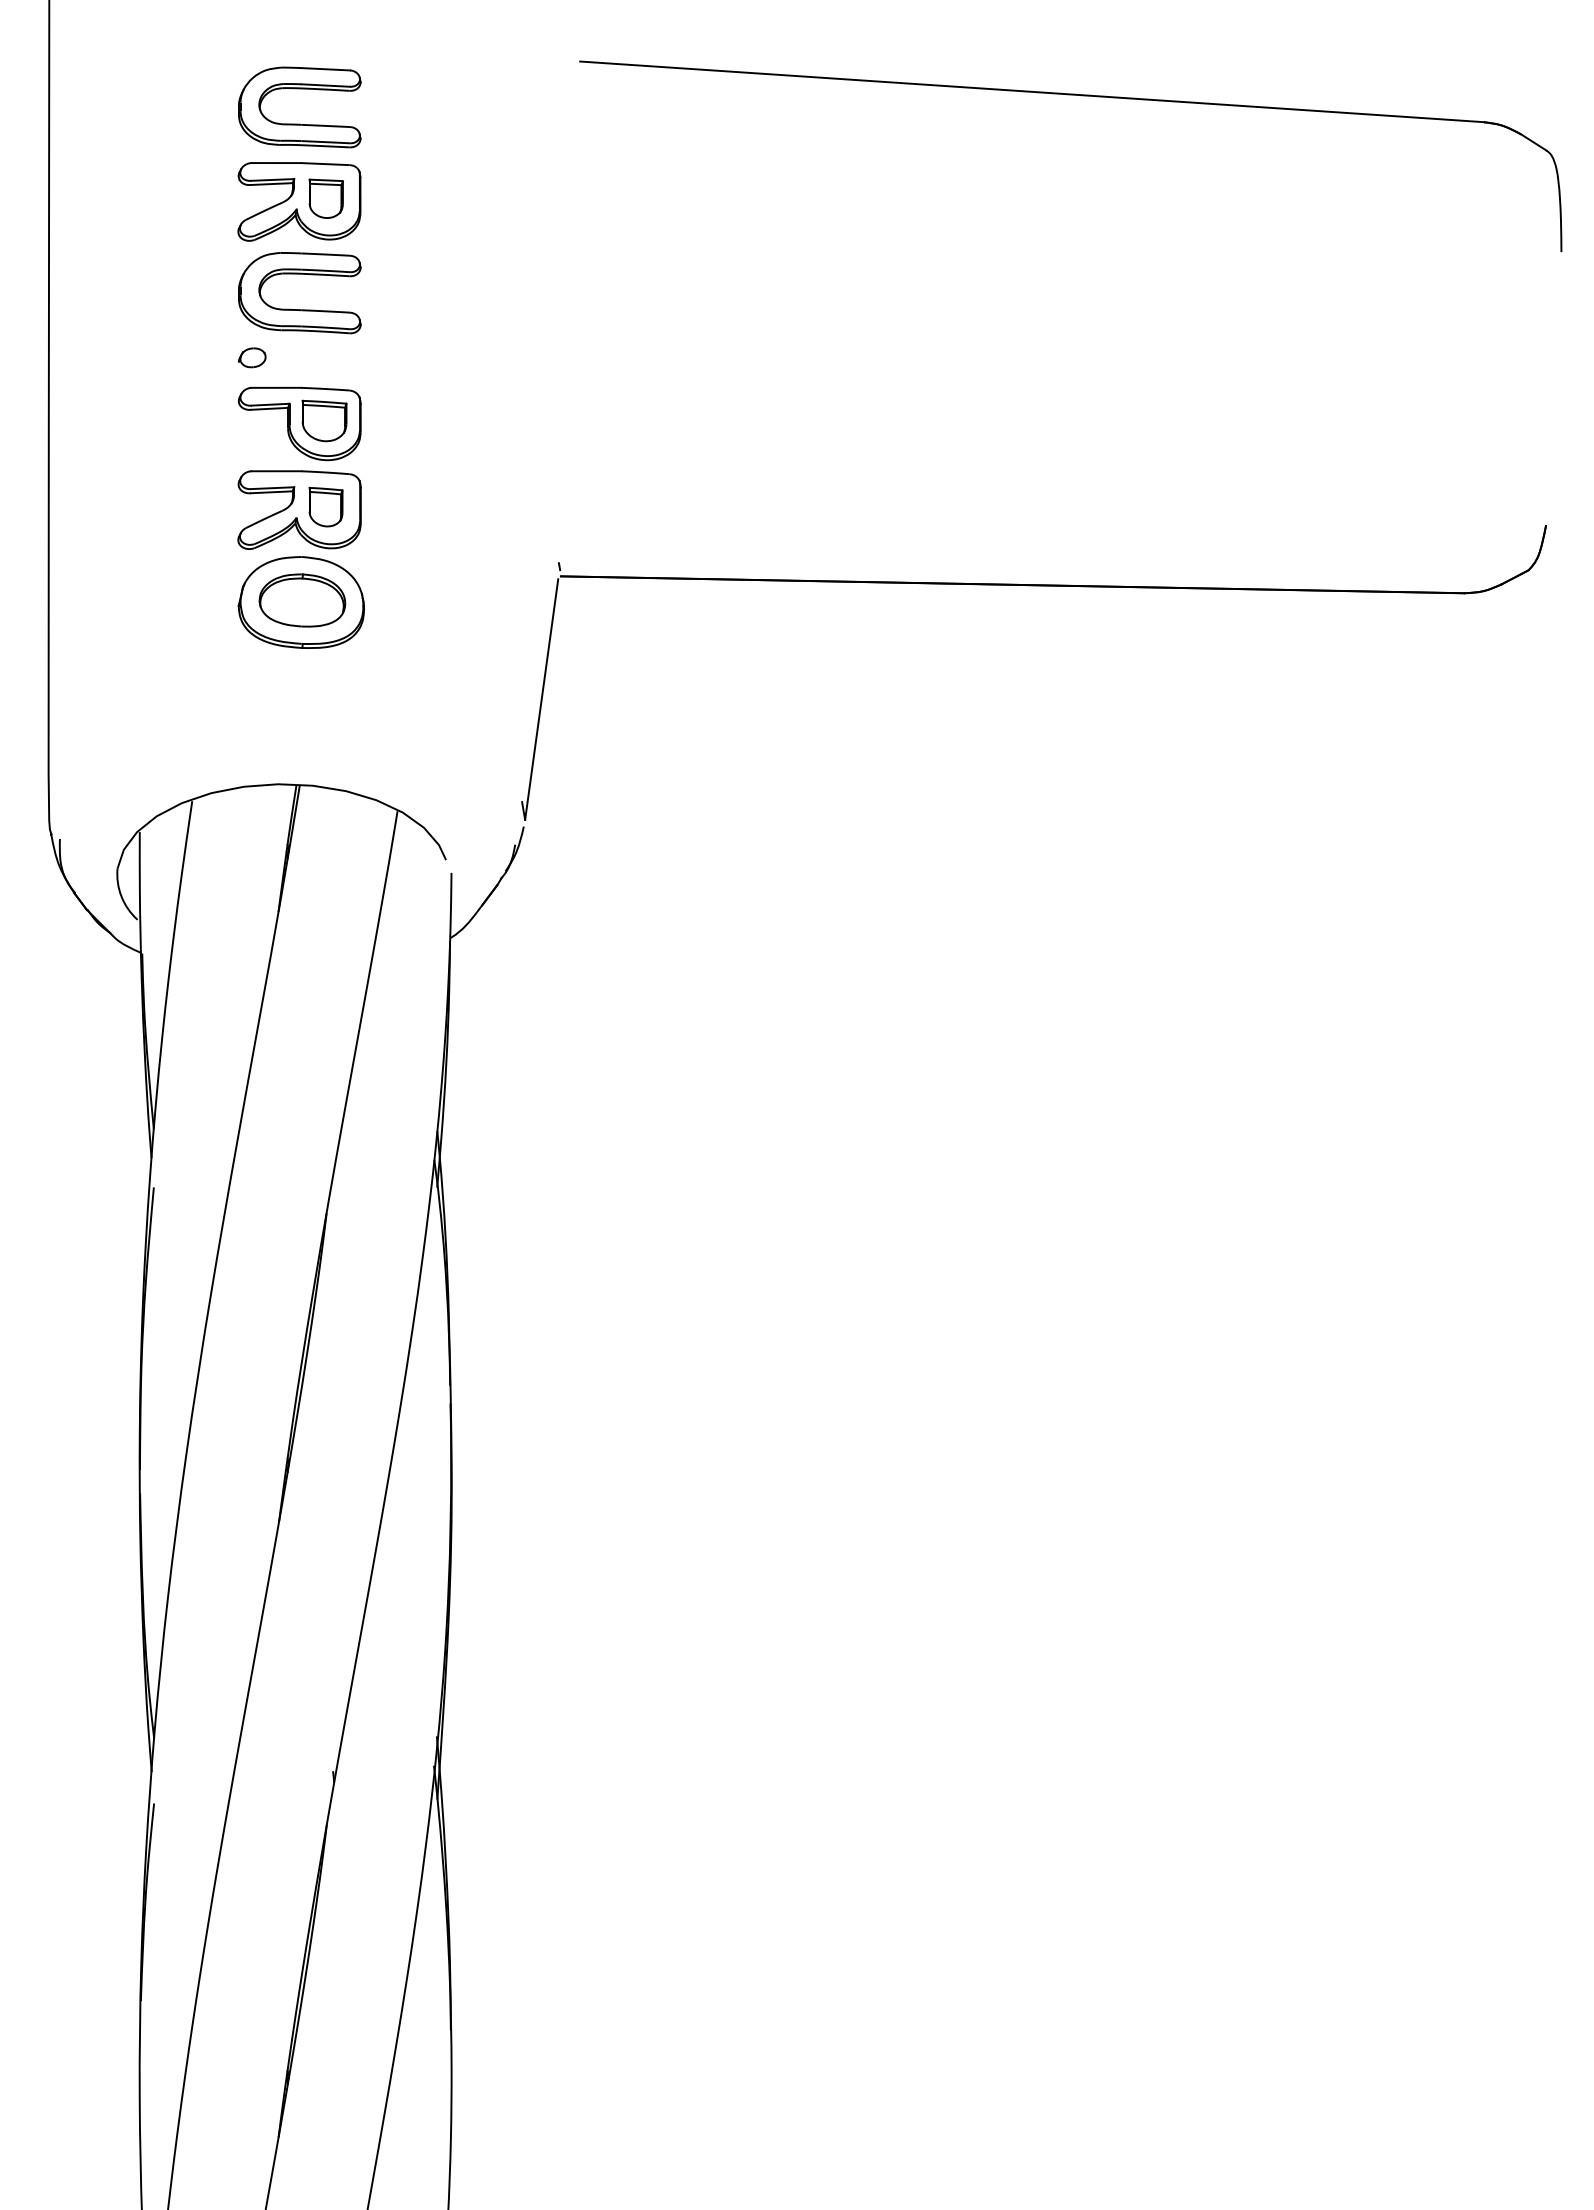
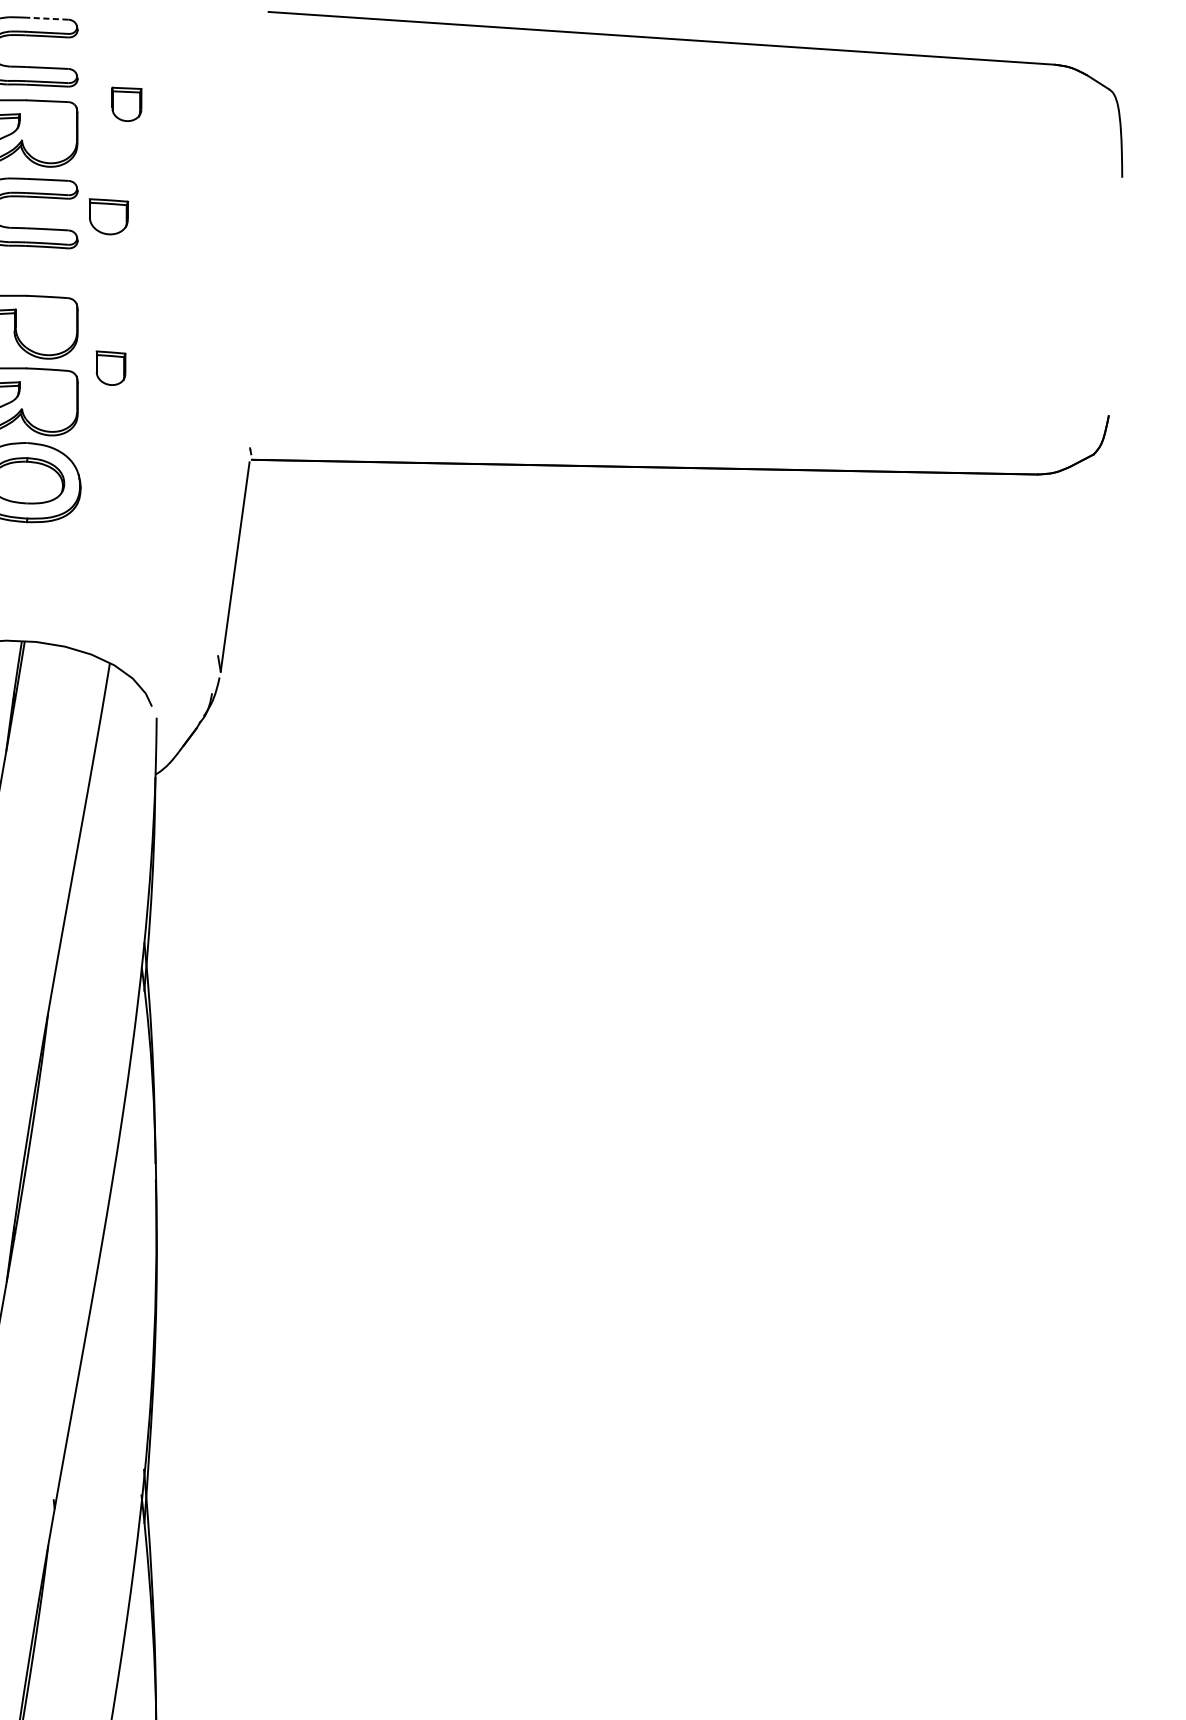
line: (325, 69) -> (47, 18), solid -> dashed
part: (325, 198) -> (126, 104), moved
part: (324, 420) -> (108, 216), moved
part: (325, 506) -> (110, 367), moved

